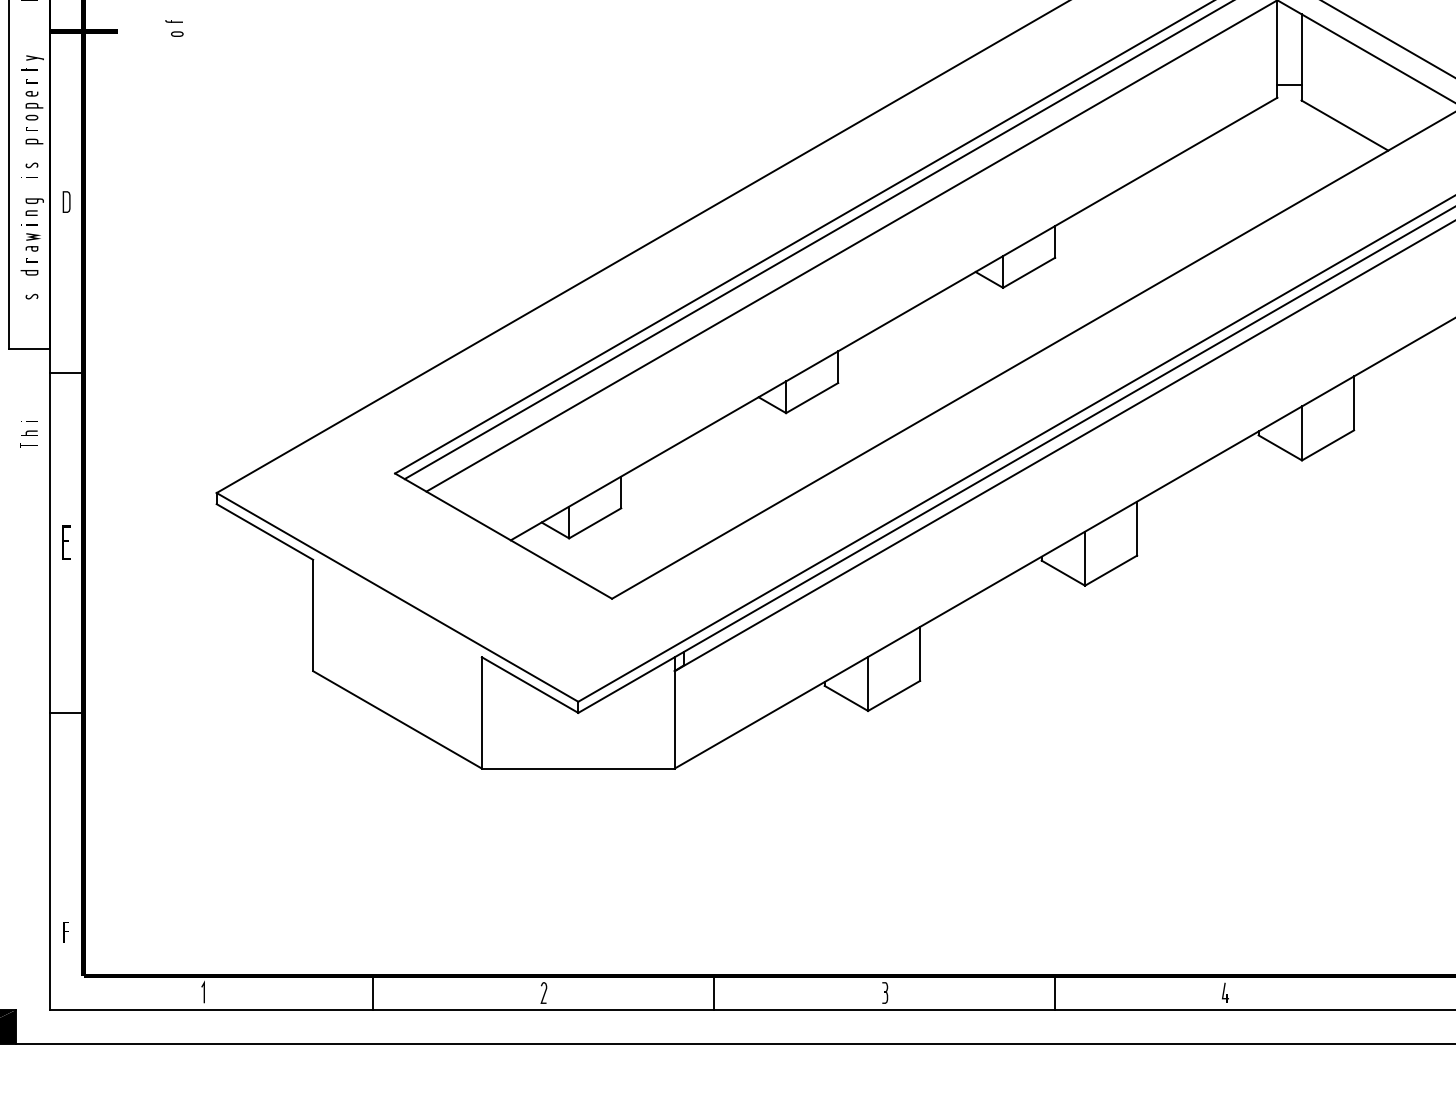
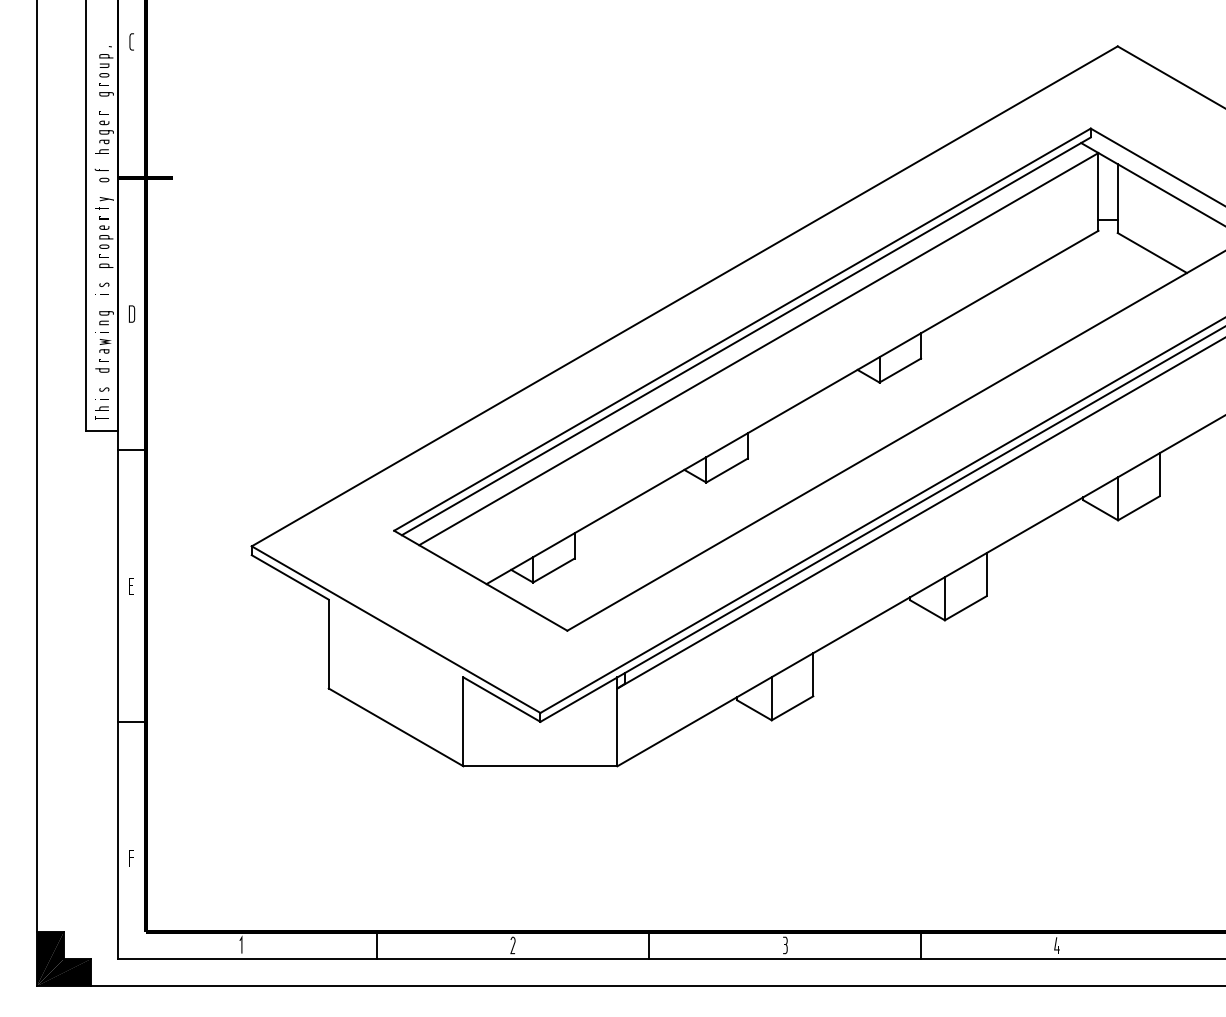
part: (173, 28) -> (101, 175), moved
part: (28, 434) -> (101, 409), moved
part: (65, 543) -> (131, 586), size x0.62
part: (65, 932) -> (131, 858), moved

